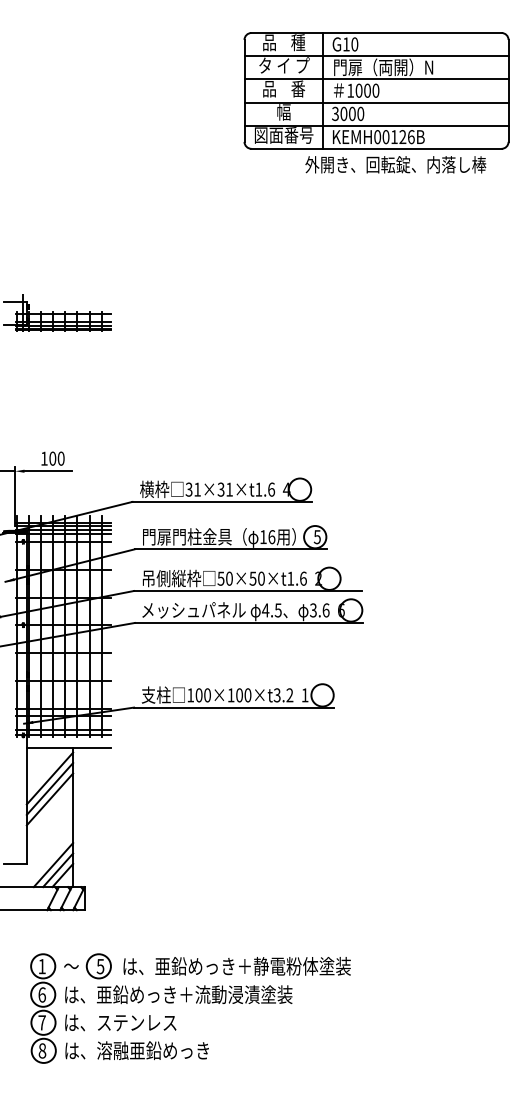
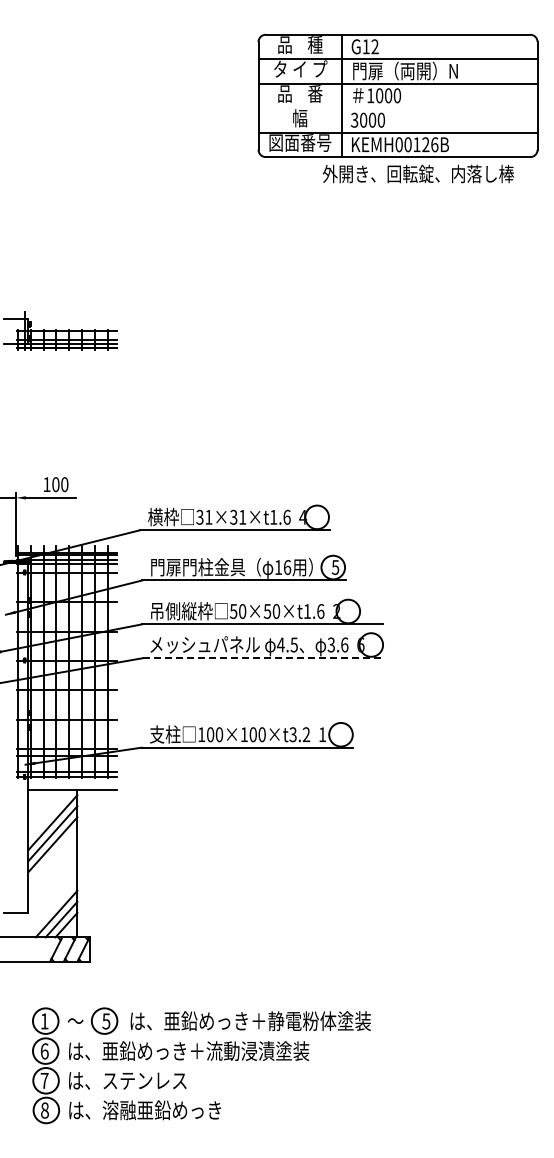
text: (354, 44) -> (374, 46), G10 -> G12
line: (376, 102) -> (397, 108), removed
line: (249, 623) -> (263, 658), solid -> dashed

